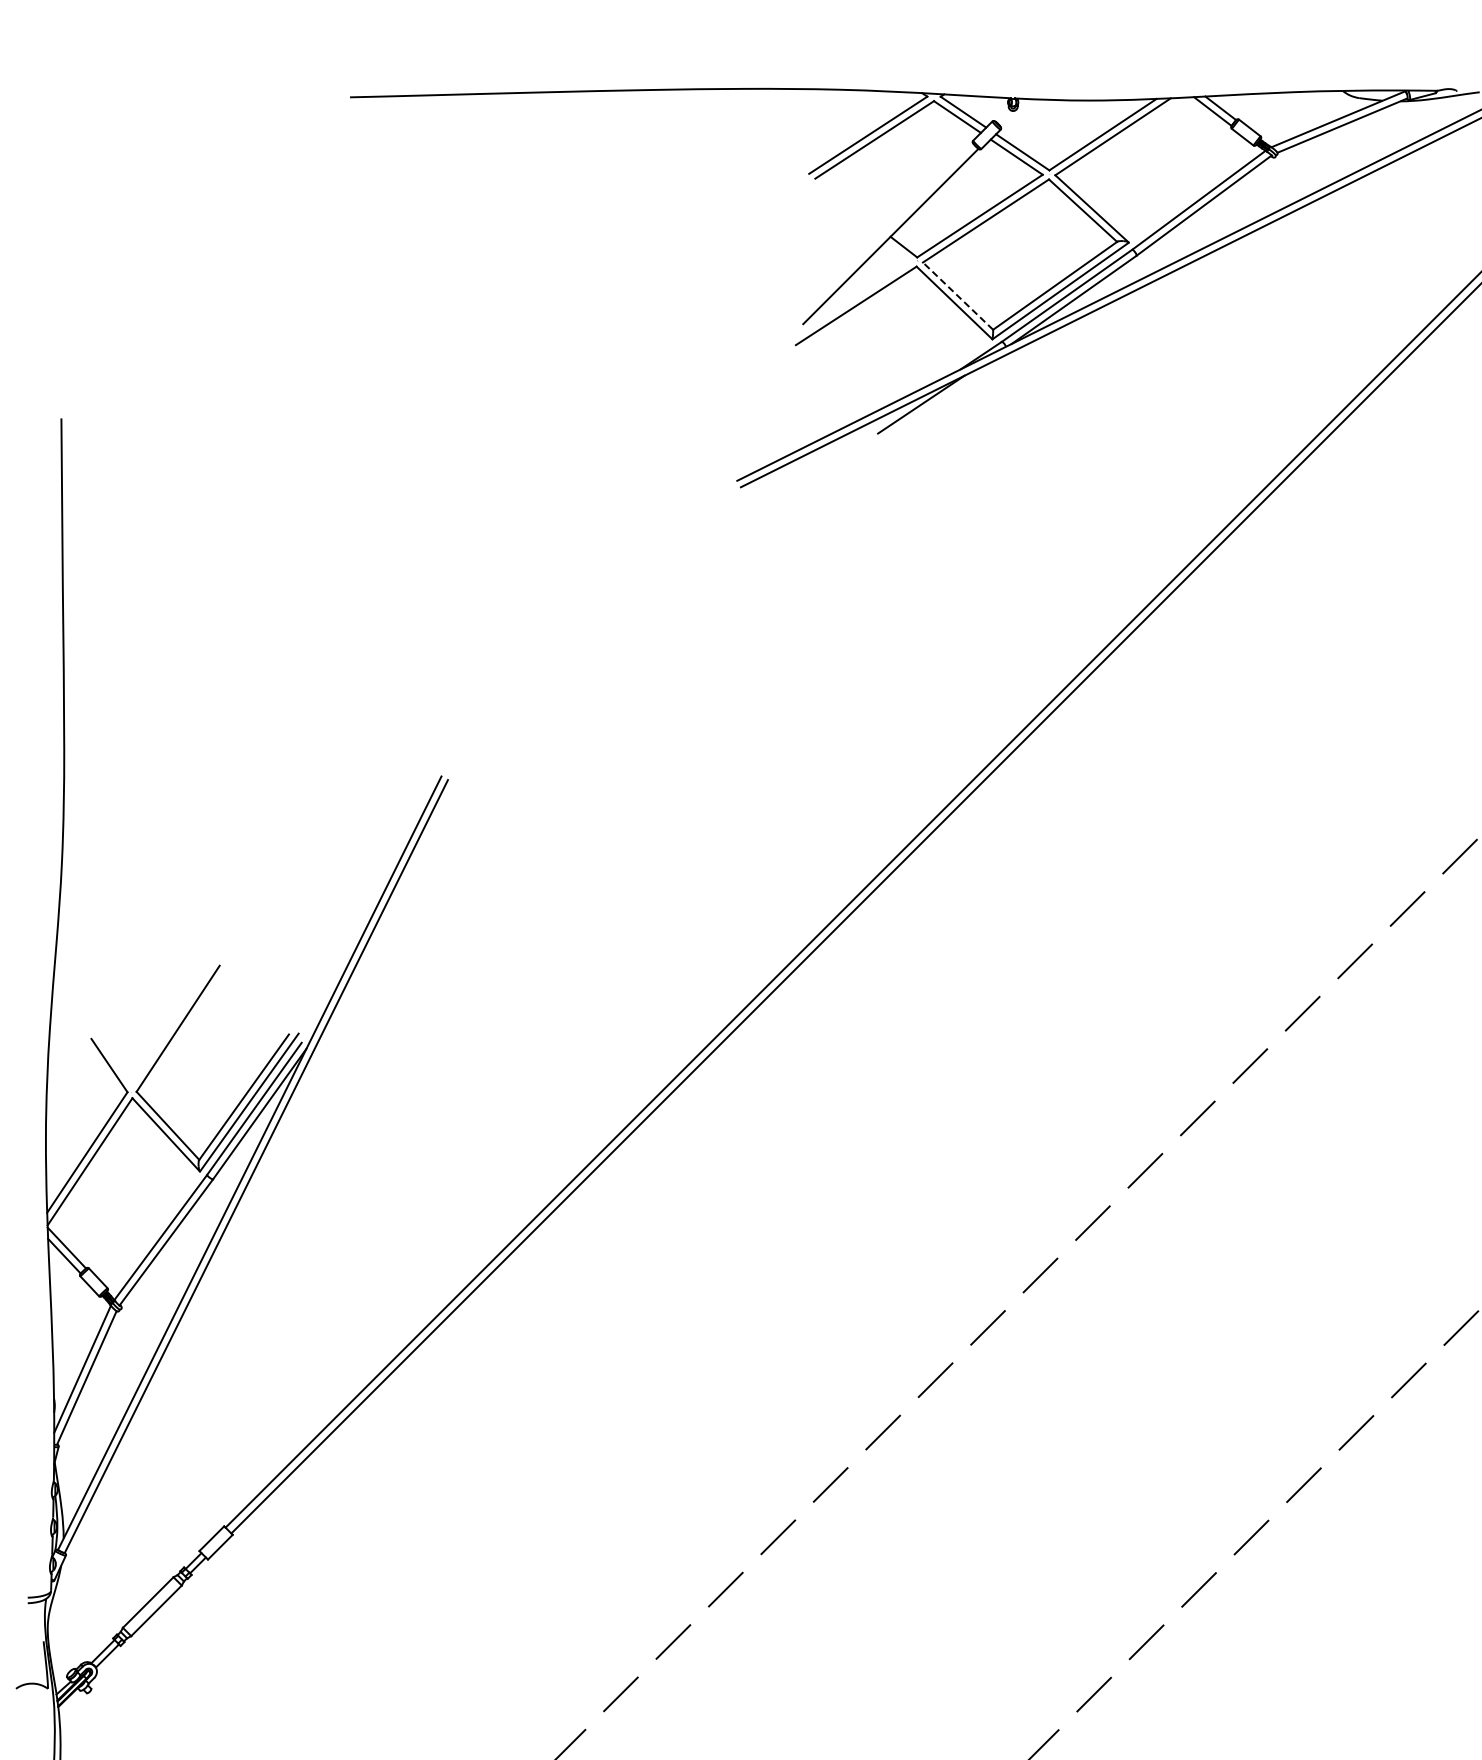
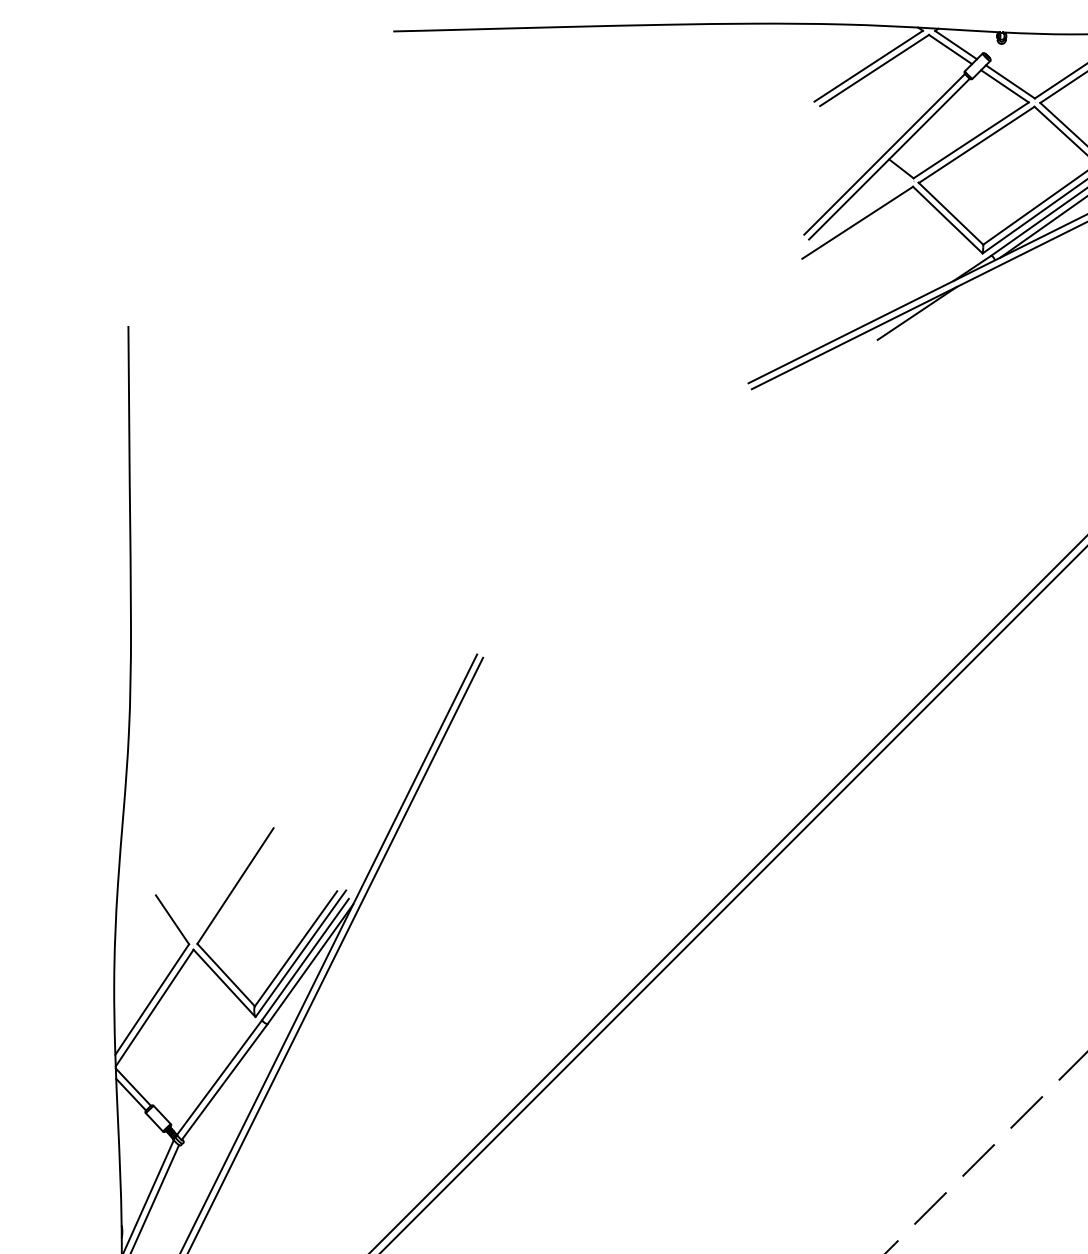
line: (885, 230) -> (884, 153), added
line: (957, 295) -> (950, 213), dashed -> solid

